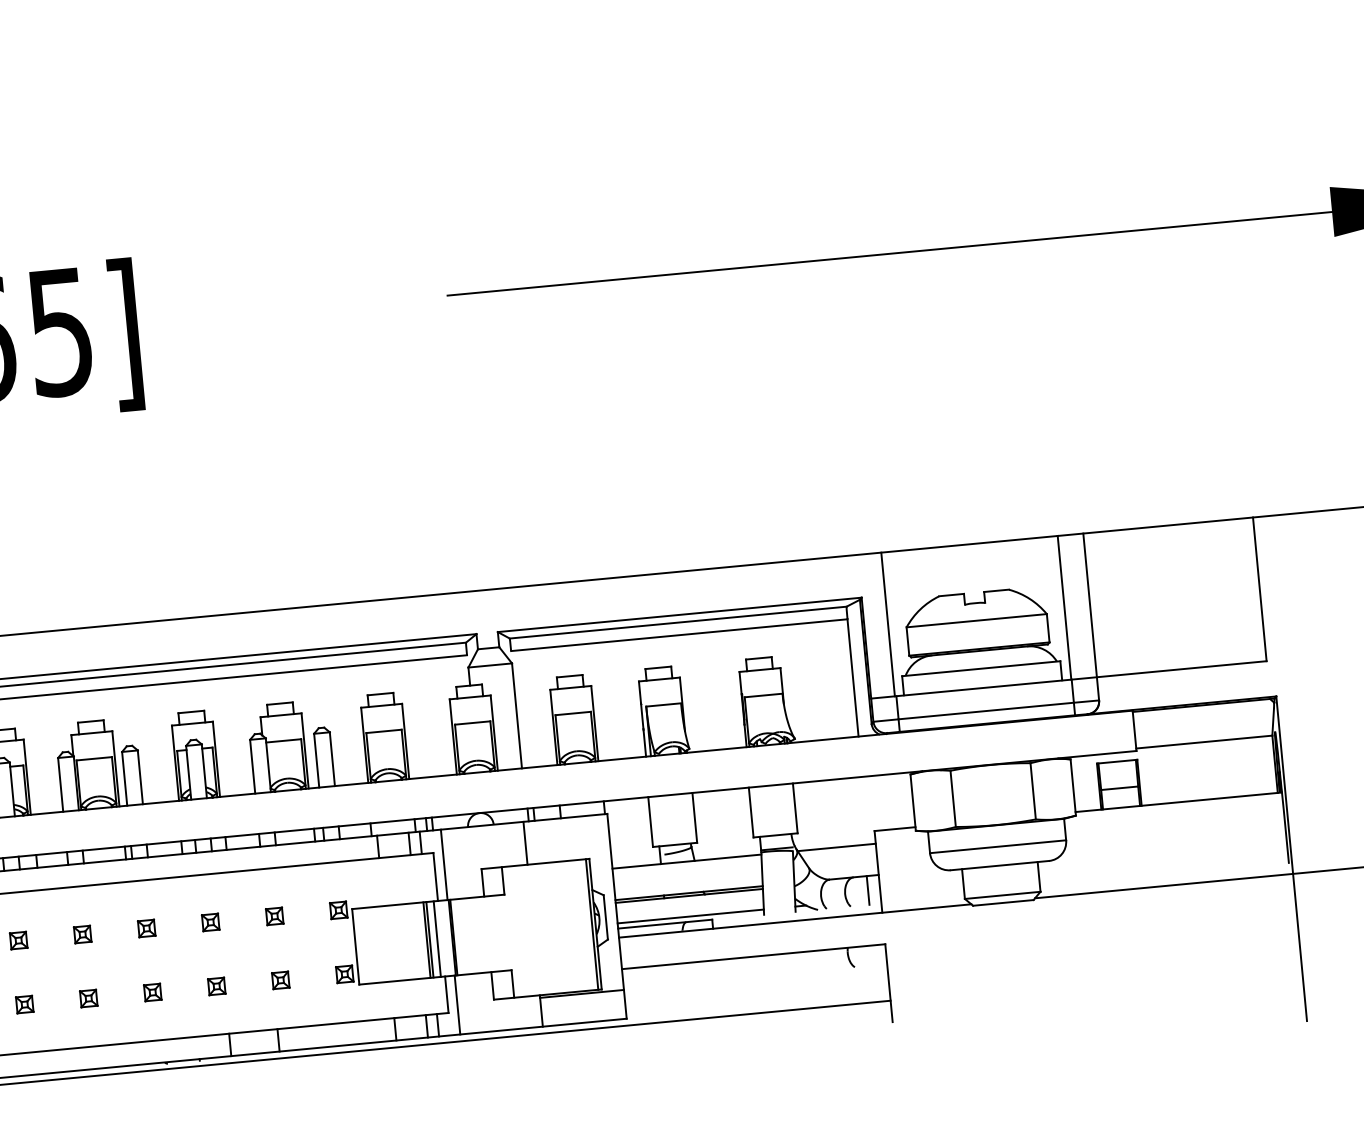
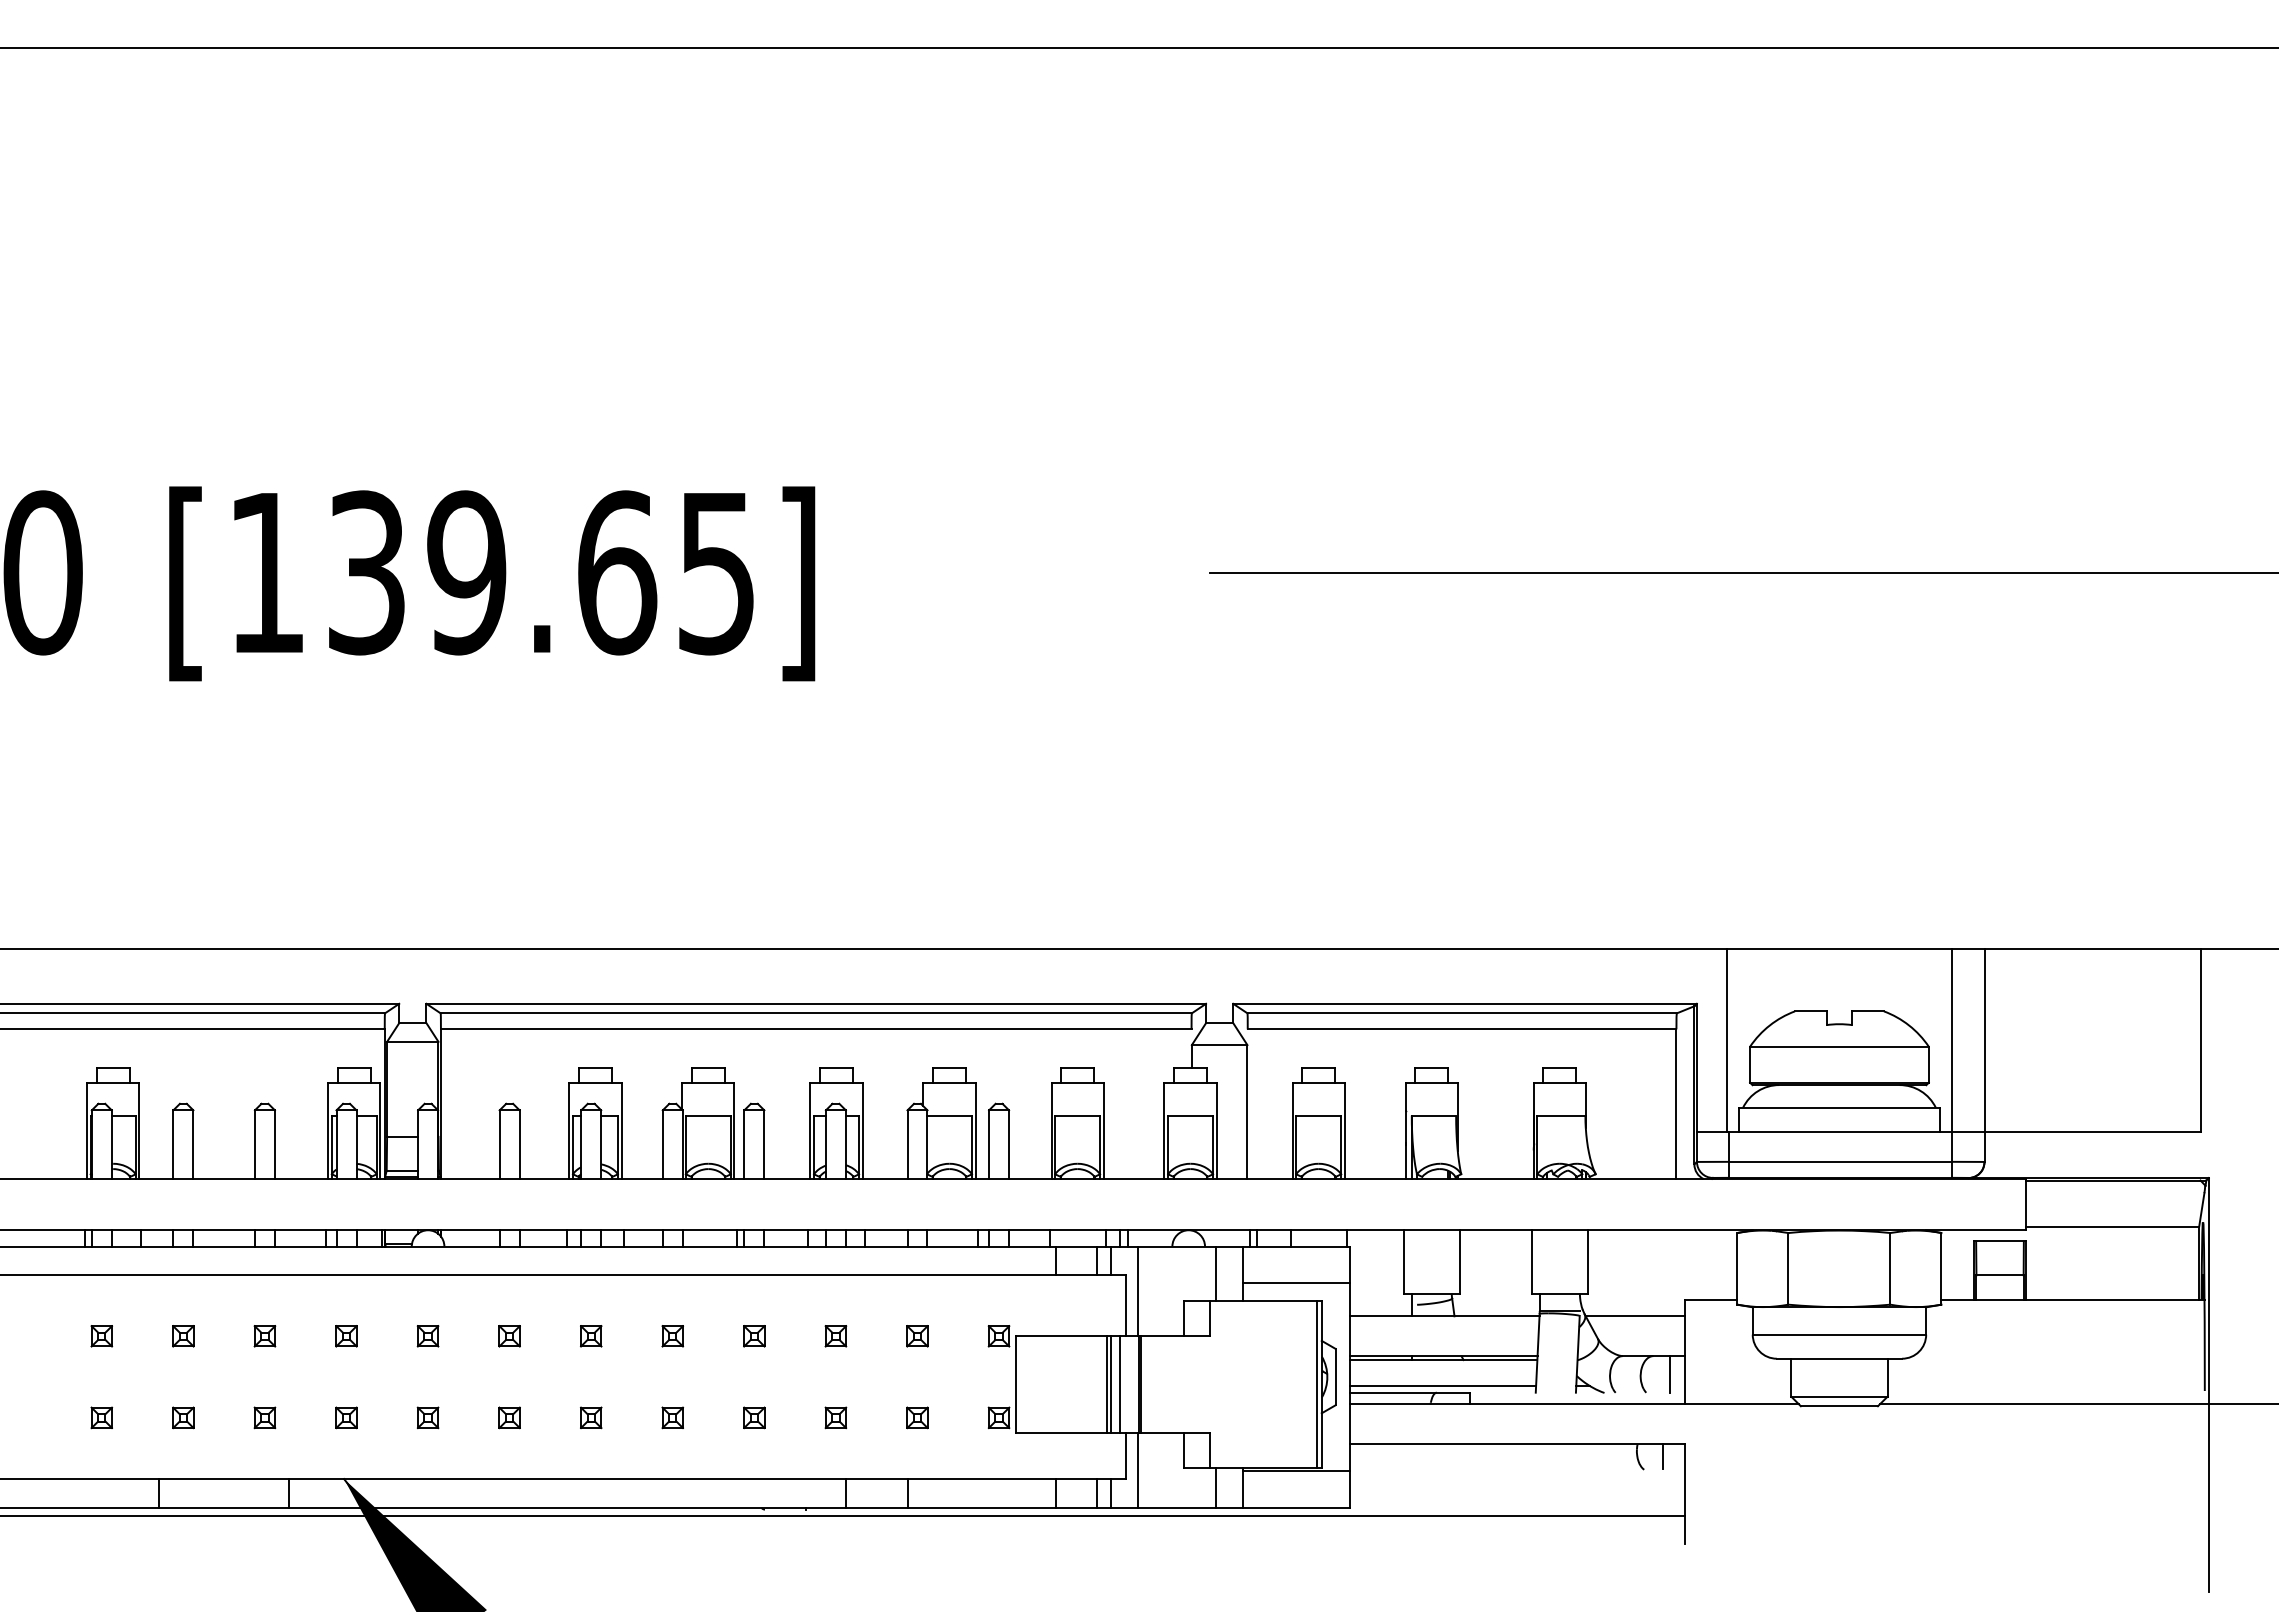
line: (503, 845) -> (1215, 1273), added
line: (567, 846) -> (1295, 1283), added
line: (869, 955) -> (1663, 1456), added
line: (519, 1012) -> (1215, 1487), added

